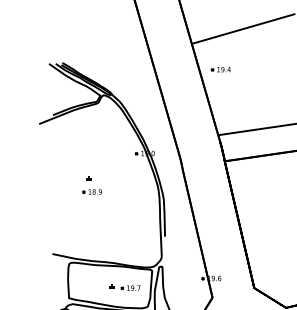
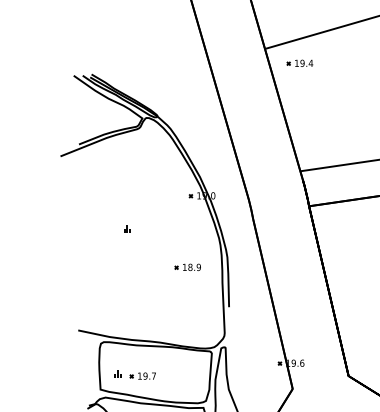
part: (220, 69) -> (299, 63), moved
part: (91, 191) -> (186, 266), moved
part: (124, 287) -> (134, 375), moved

